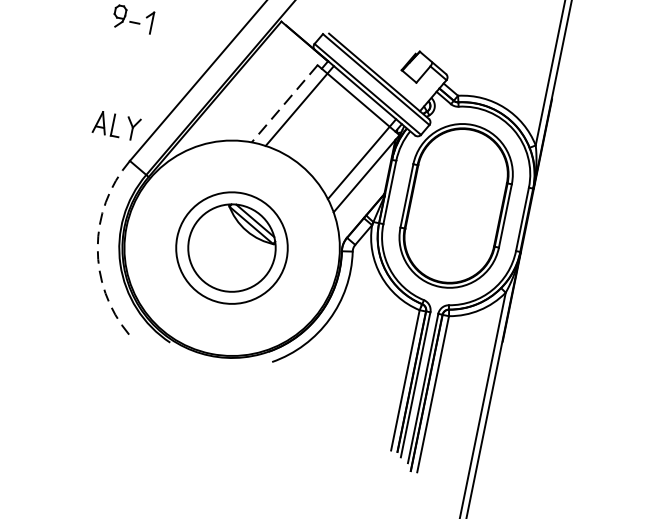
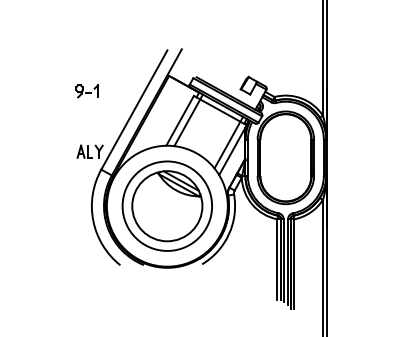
line: (283, 104) -> (179, 121), dashed -> solid
arc: (98, 246) -> (93, 220), dashed -> solid
part: (230, 246) -> (166, 205), size x1.43

